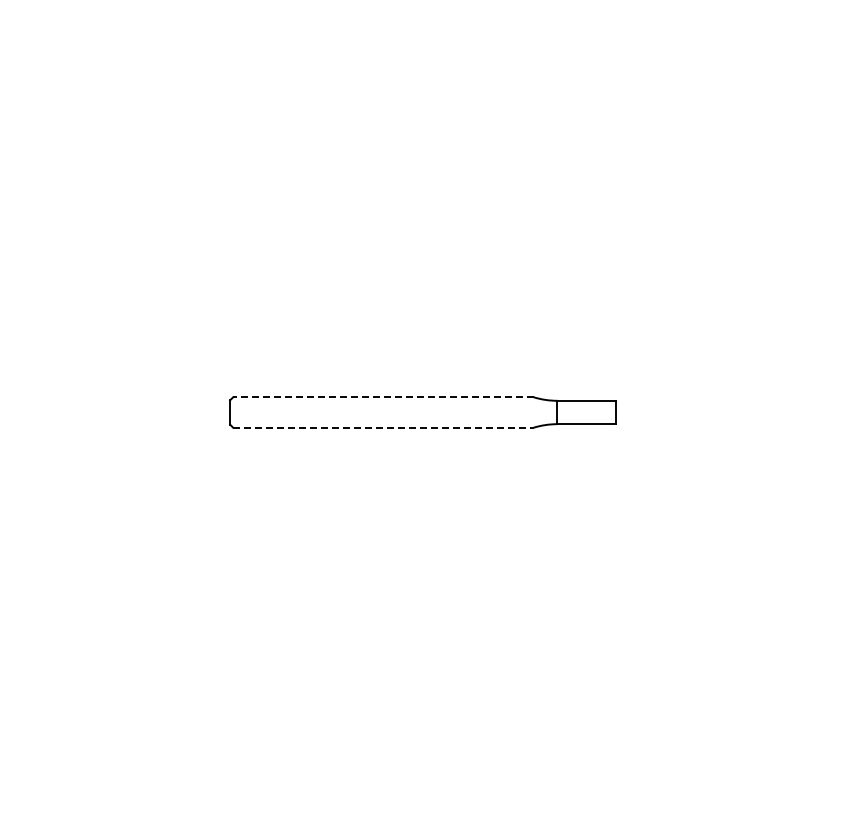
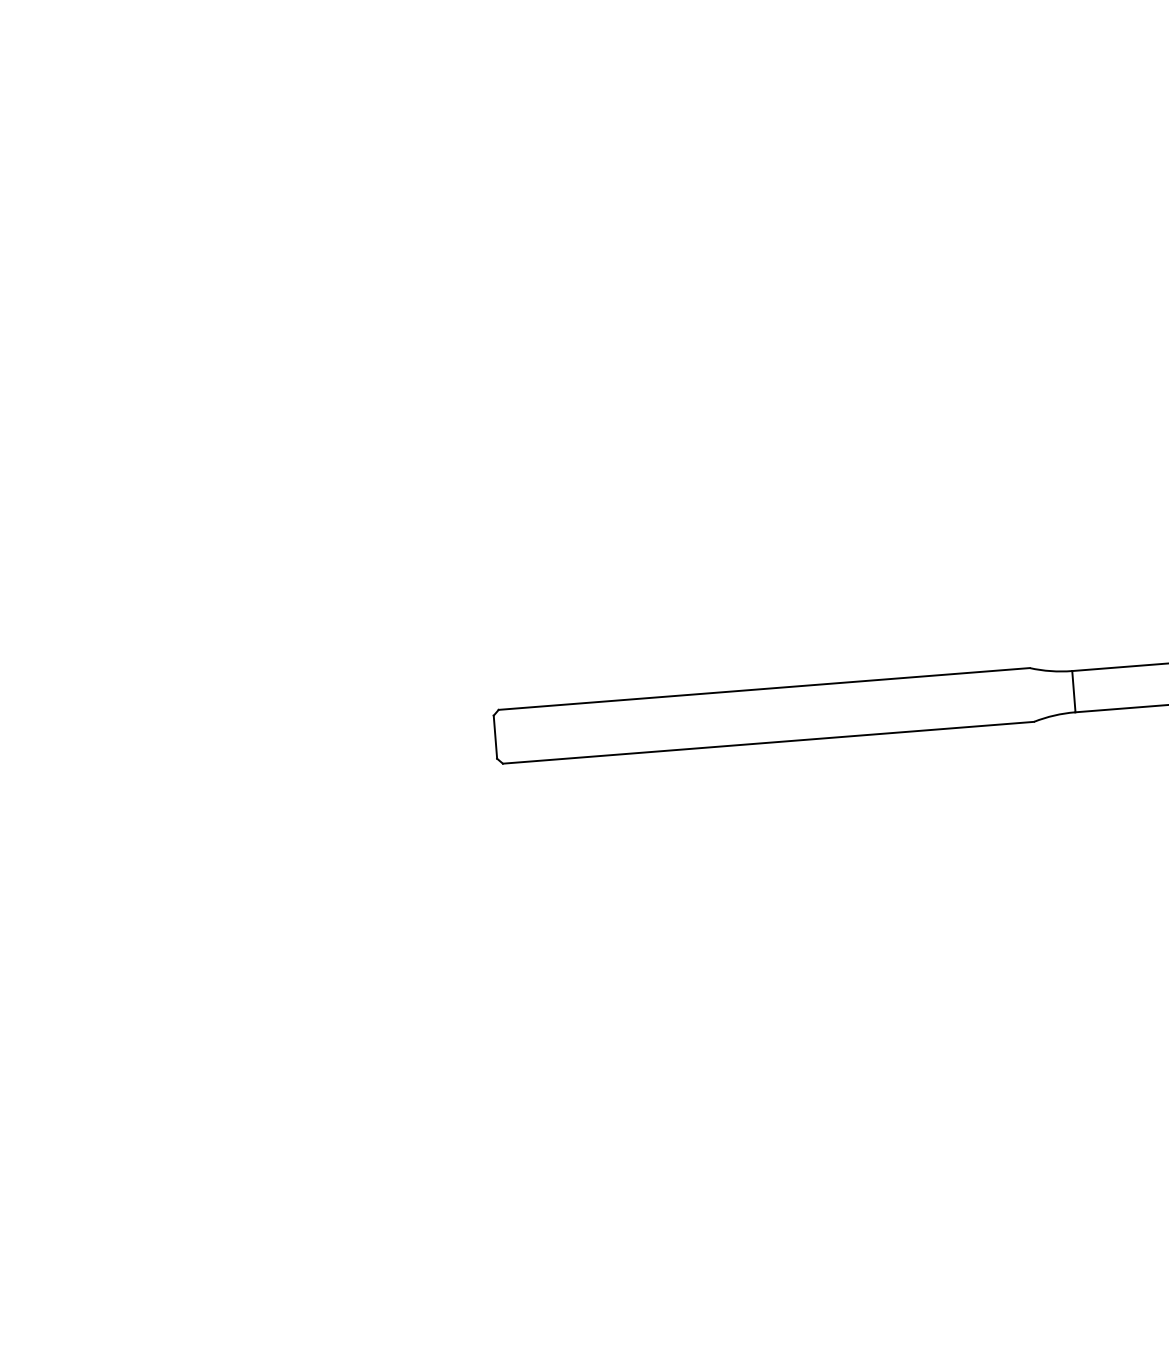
line: (382, 397) -> (762, 689), dashed -> solid
line: (383, 427) -> (768, 742), dashed -> solid

